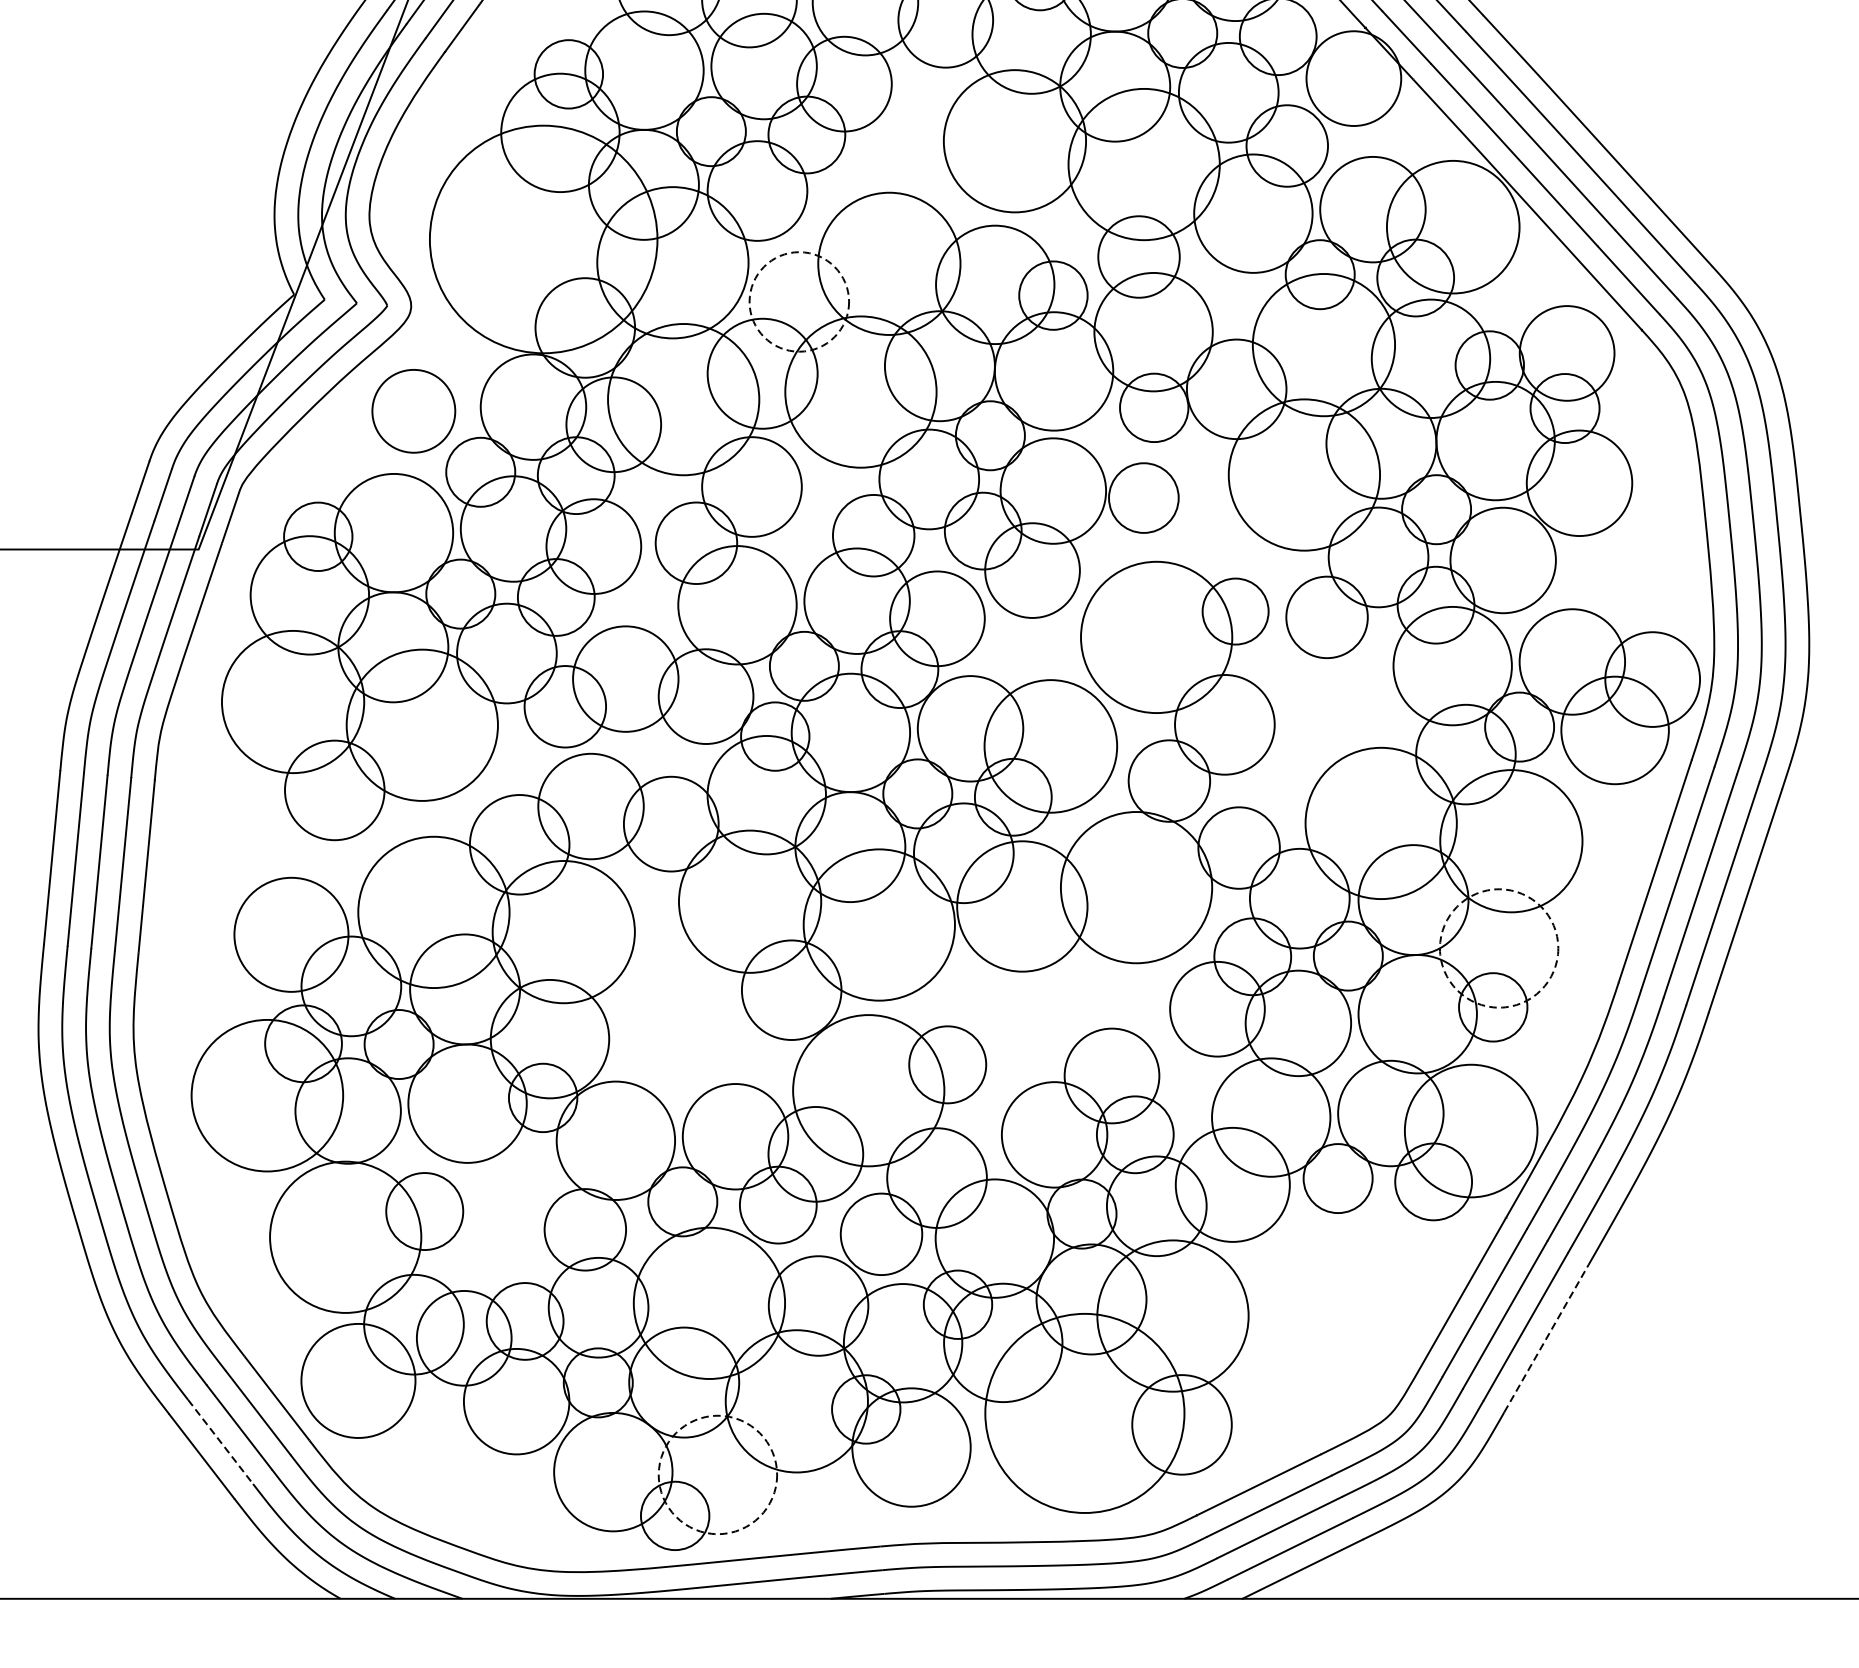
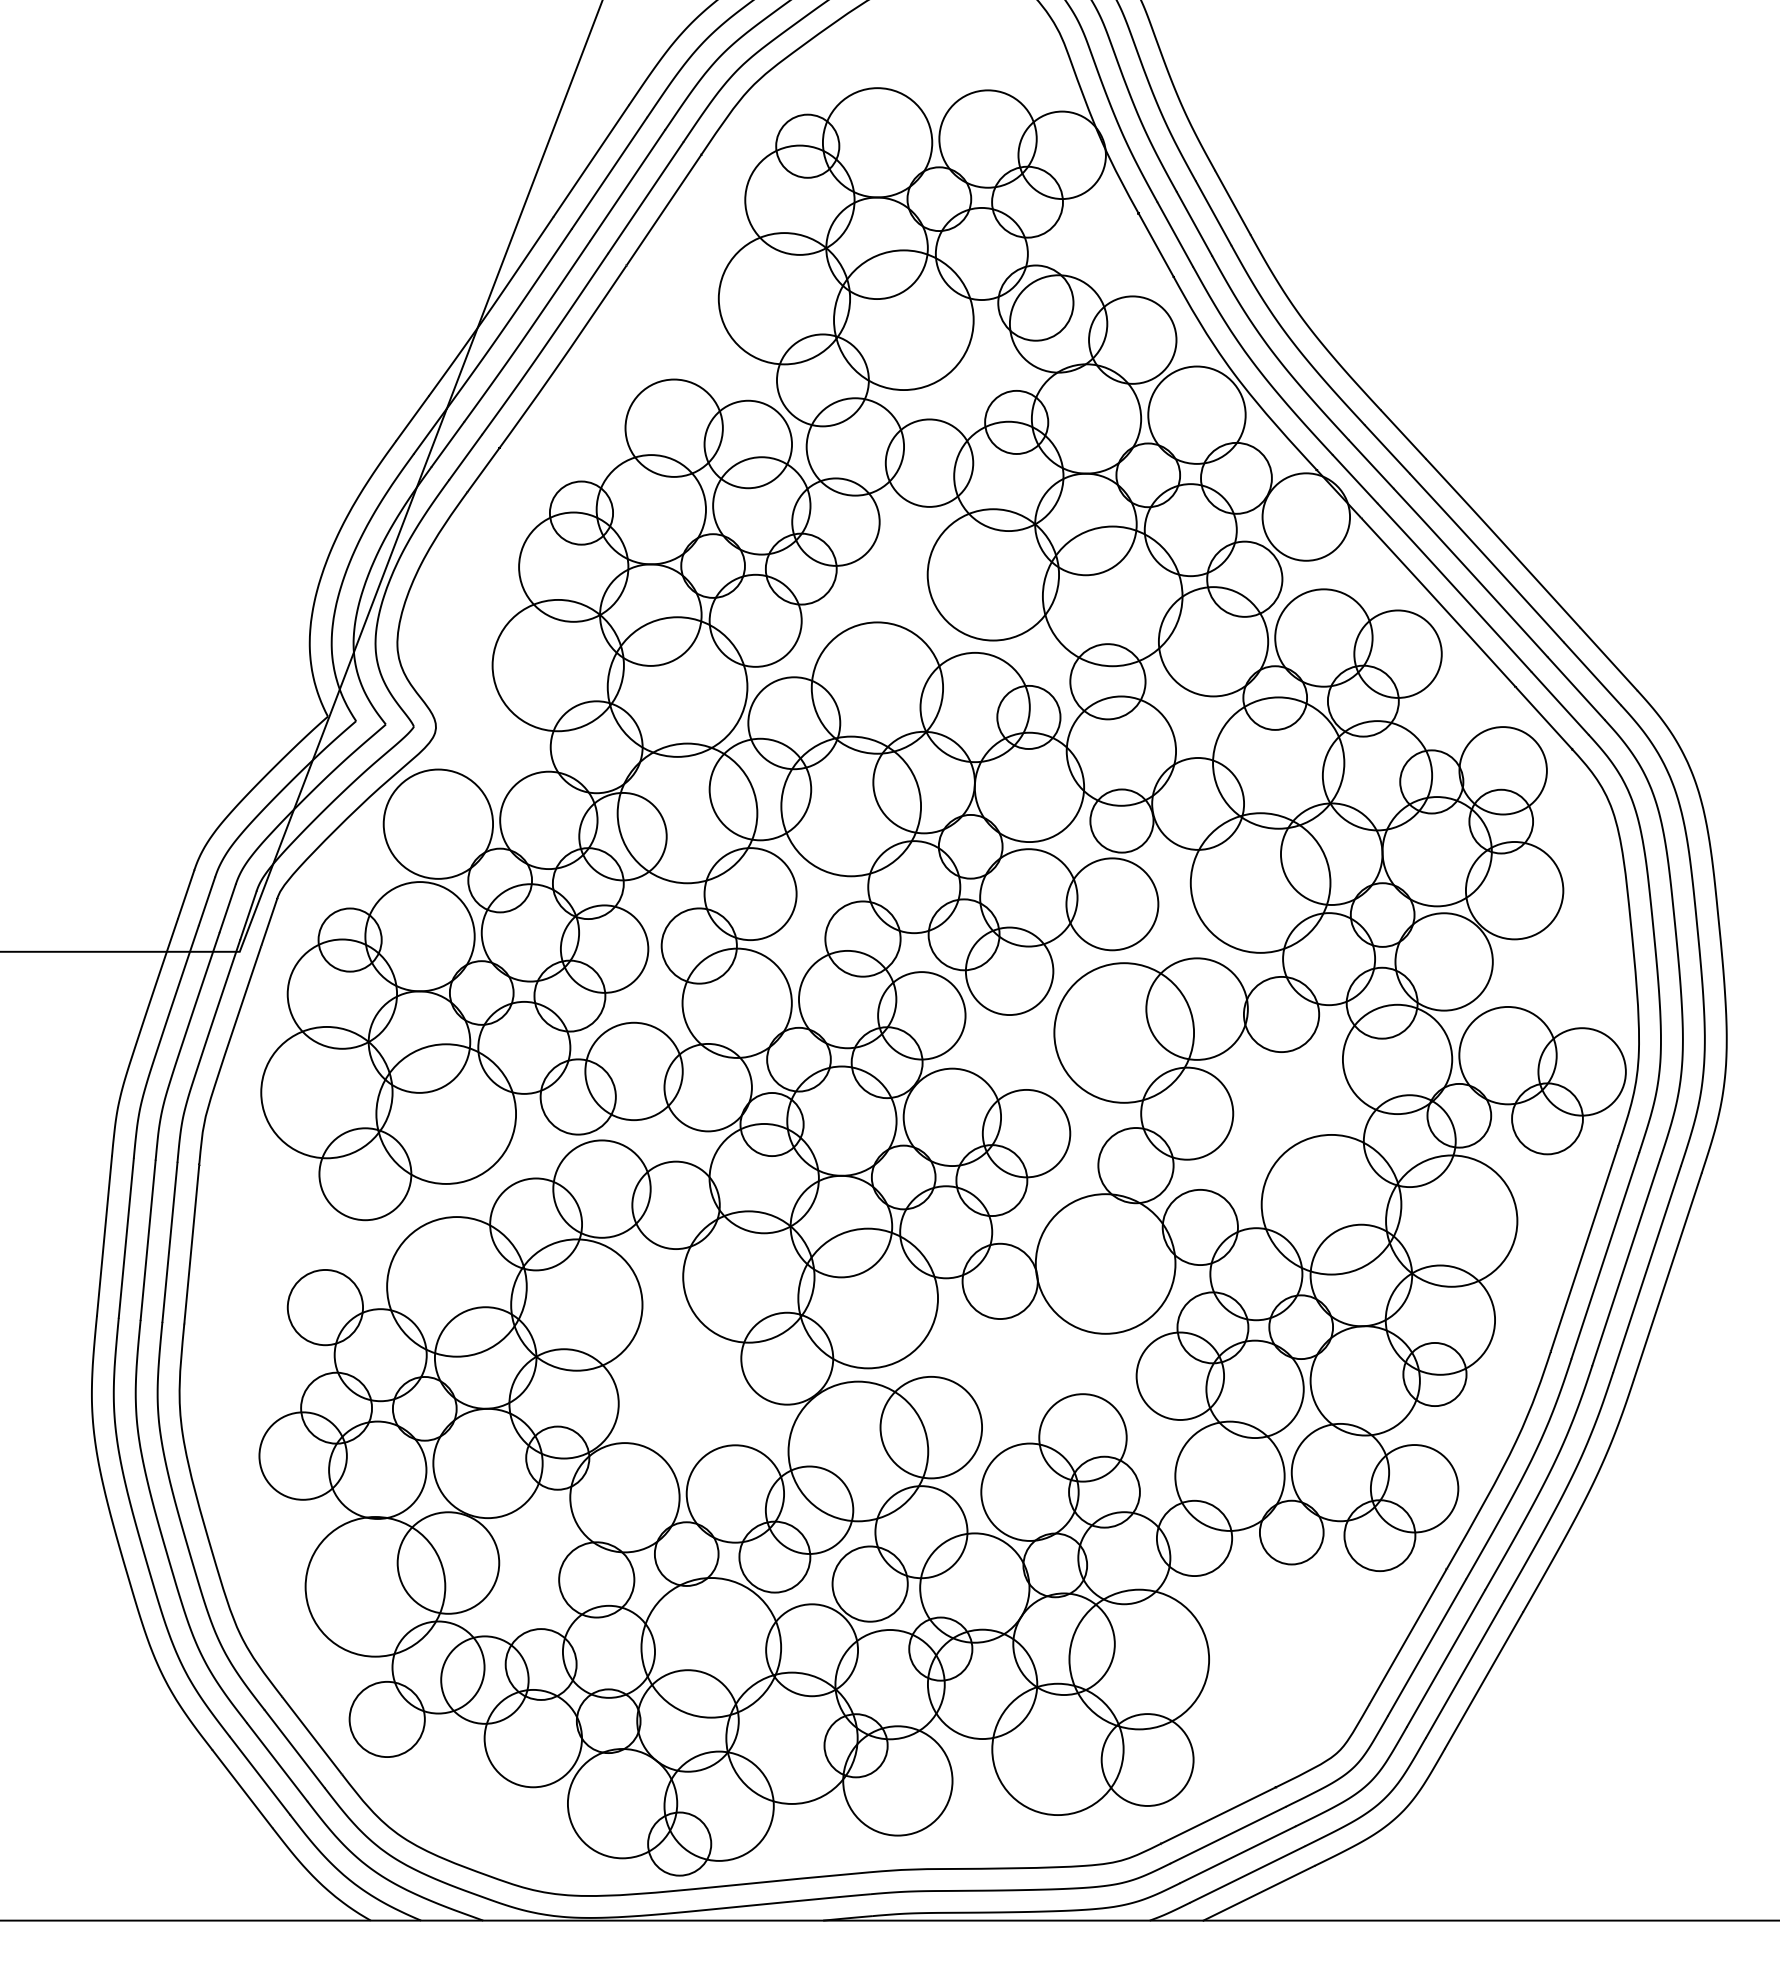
circle: (1452, 226) -> (1397, 653), size x0.71
circle: (542, 239) -> (557, 665), size x0.62
circle: (799, 302) -> (794, 723), dashed -> solid
circle: (413, 410) -> (438, 823), size x1.43
circle: (1143, 498) -> (1112, 904), size x1.43
circle: (1234, 610) -> (1196, 1008), size x1.67
circle: (1615, 730) -> (1547, 1118), size x0.71
circle: (1050, 746) -> (1026, 1133), size x0.71
circle: (1021, 906) -> (999, 1281), size x0.62
circle: (291, 934) -> (325, 1307), size x0.71
circle: (1499, 947) -> (1440, 1319), dashed -> solid
circle: (947, 1064) -> (931, 1427), size x1.43
circle: (266, 1095) -> (302, 1455), size x0.62
circle: (1471, 1130) -> (1414, 1488), size x0.71
circle: (1232, 1184) -> (1194, 1538), size x0.71
circle: (424, 1210) -> (448, 1562), size x1.43
line: (1546, 1337) -> (1484, 1679), dashed -> solid
circle: (357, 1380) -> (386, 1719), size x0.71
circle: (1084, 1413) -> (1057, 1749), size x0.71
line: (221, 1442) -> (260, 1776), dashed -> solid
circle: (717, 1474) -> (718, 1805), dashed -> solid

